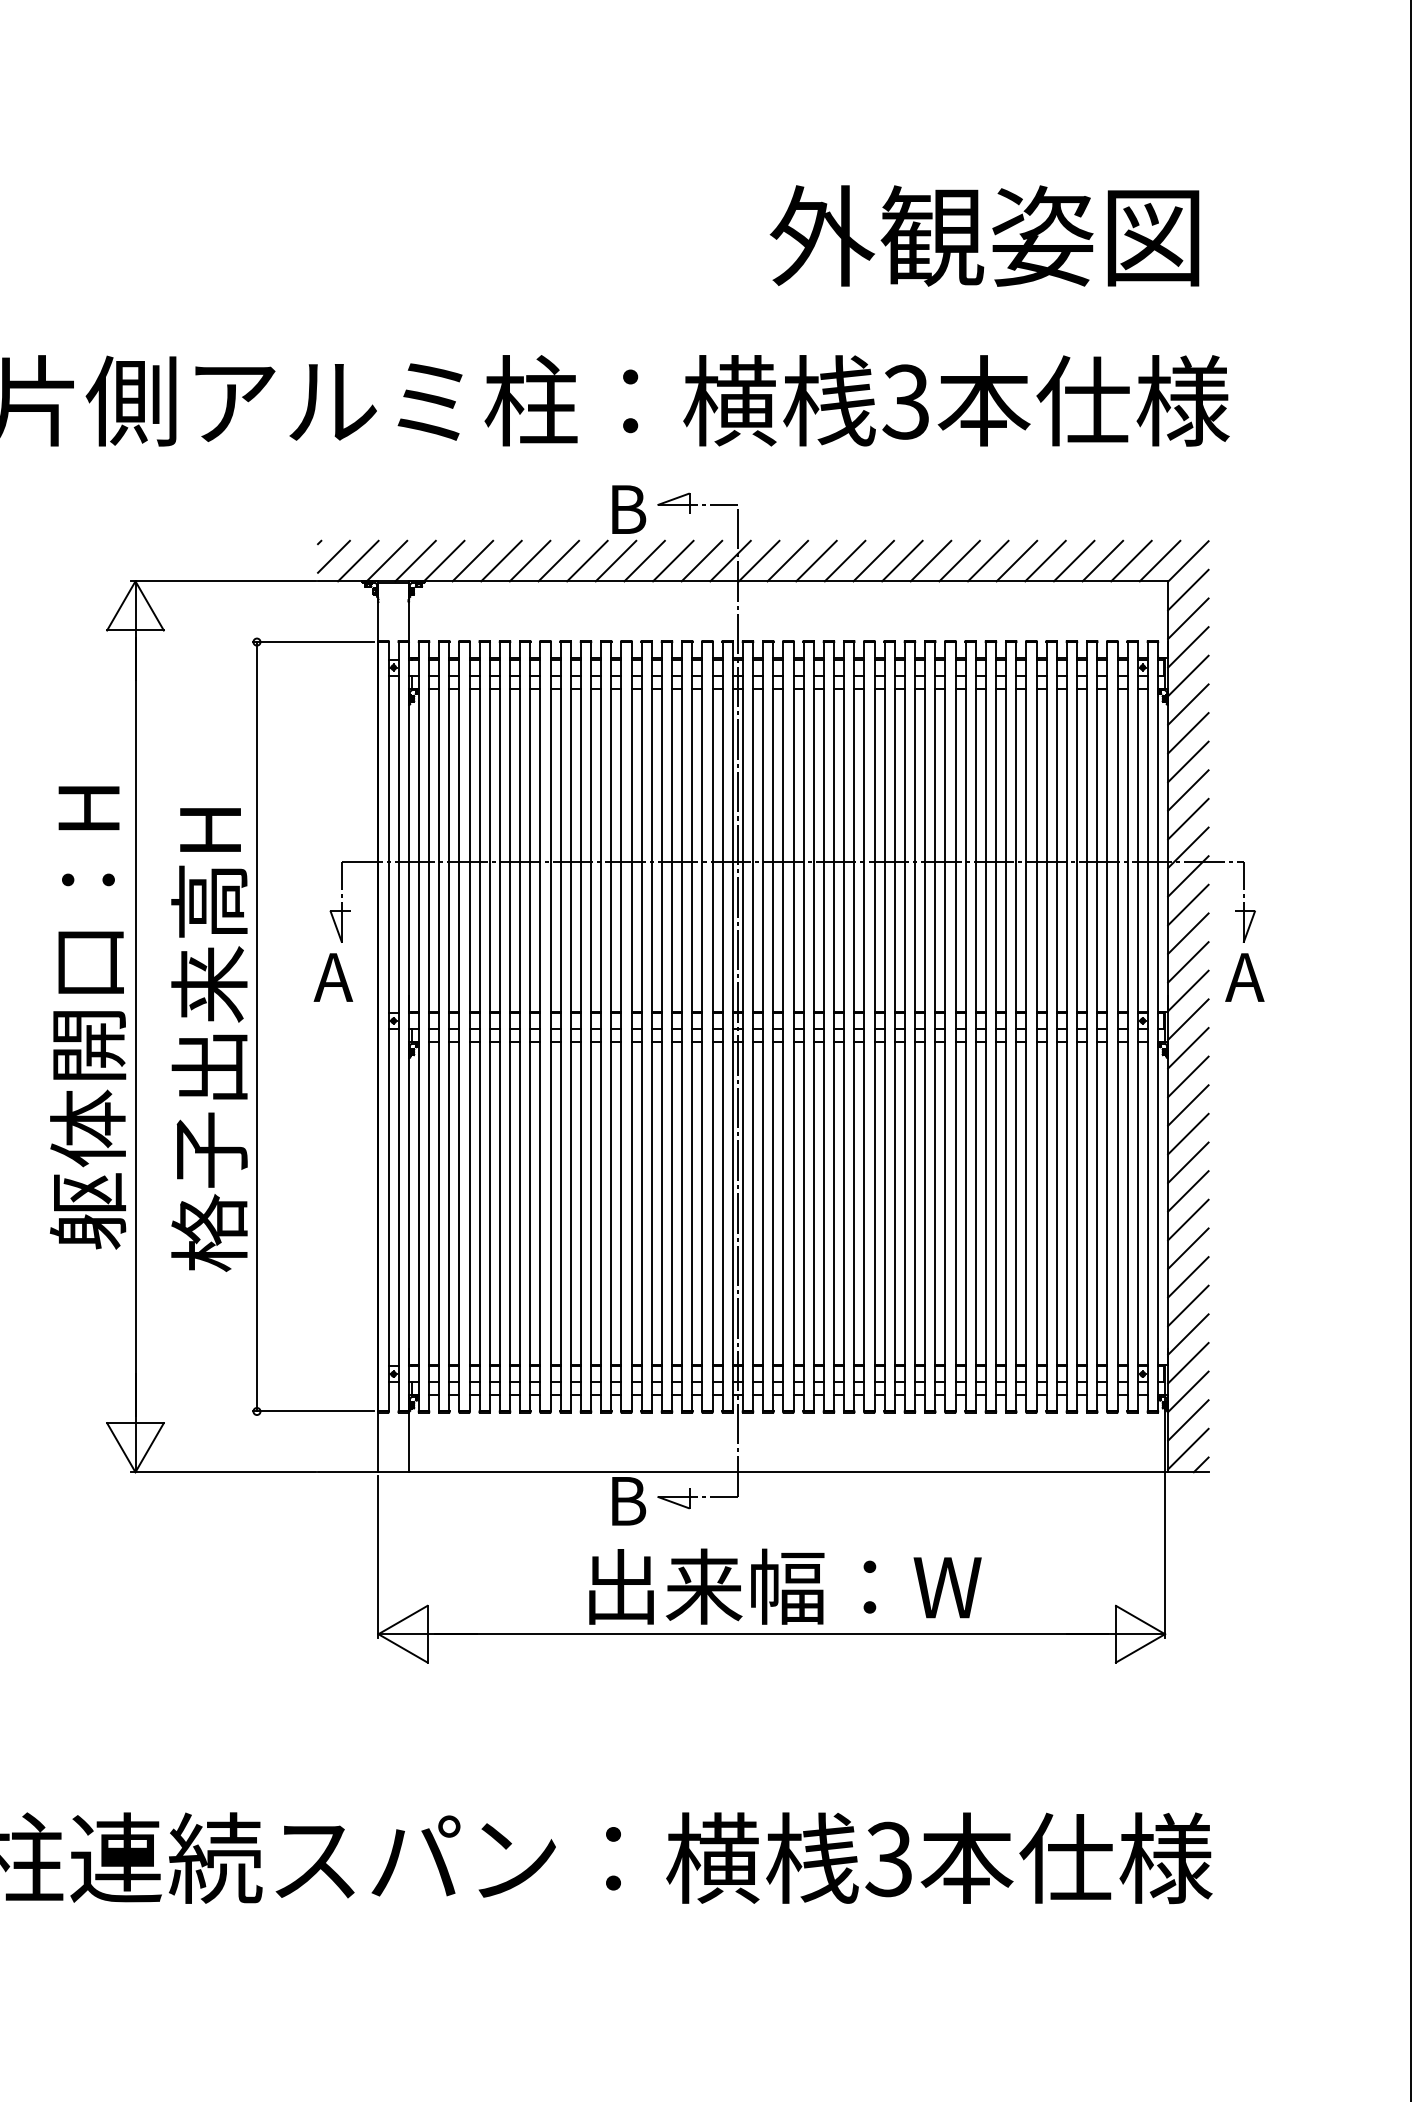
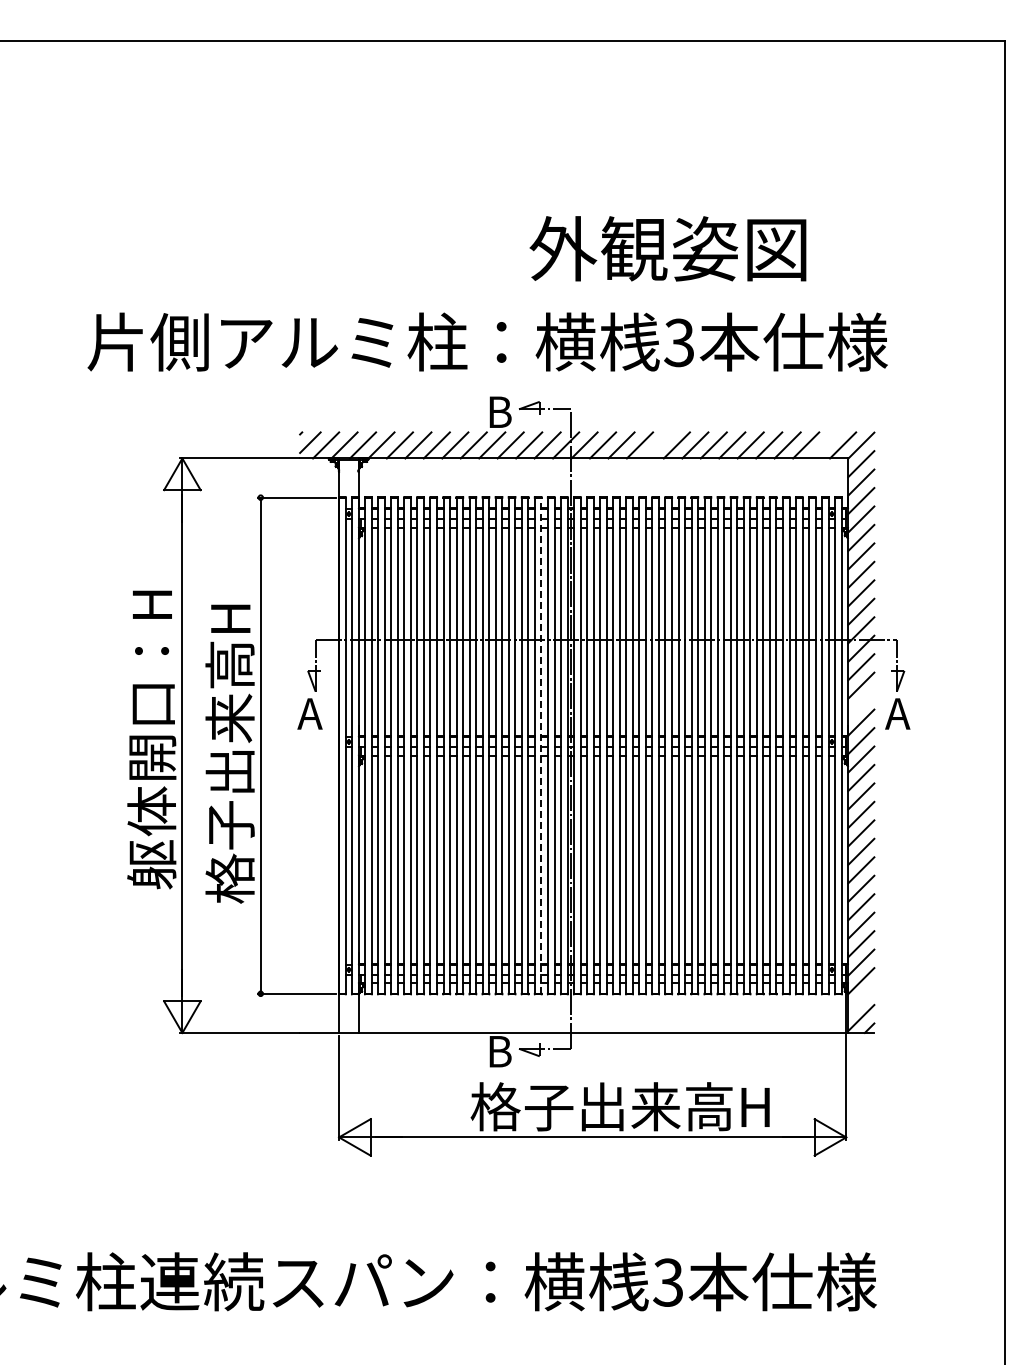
text: (983, 235) -> (667, 248), moved
line: (873, 561) -> (658, 445), removed
line: (1131, 561) -> (824, 445), removed
line: (1188, 962) -> (861, 704), removed
line: (692, 1026) -> (541, 745), solid -> dashed
line: (1188, 1420) -> (861, 999), removed
text: (813, 1586) -> (619, 1106), 出来幅：W -> 格子出来高H

